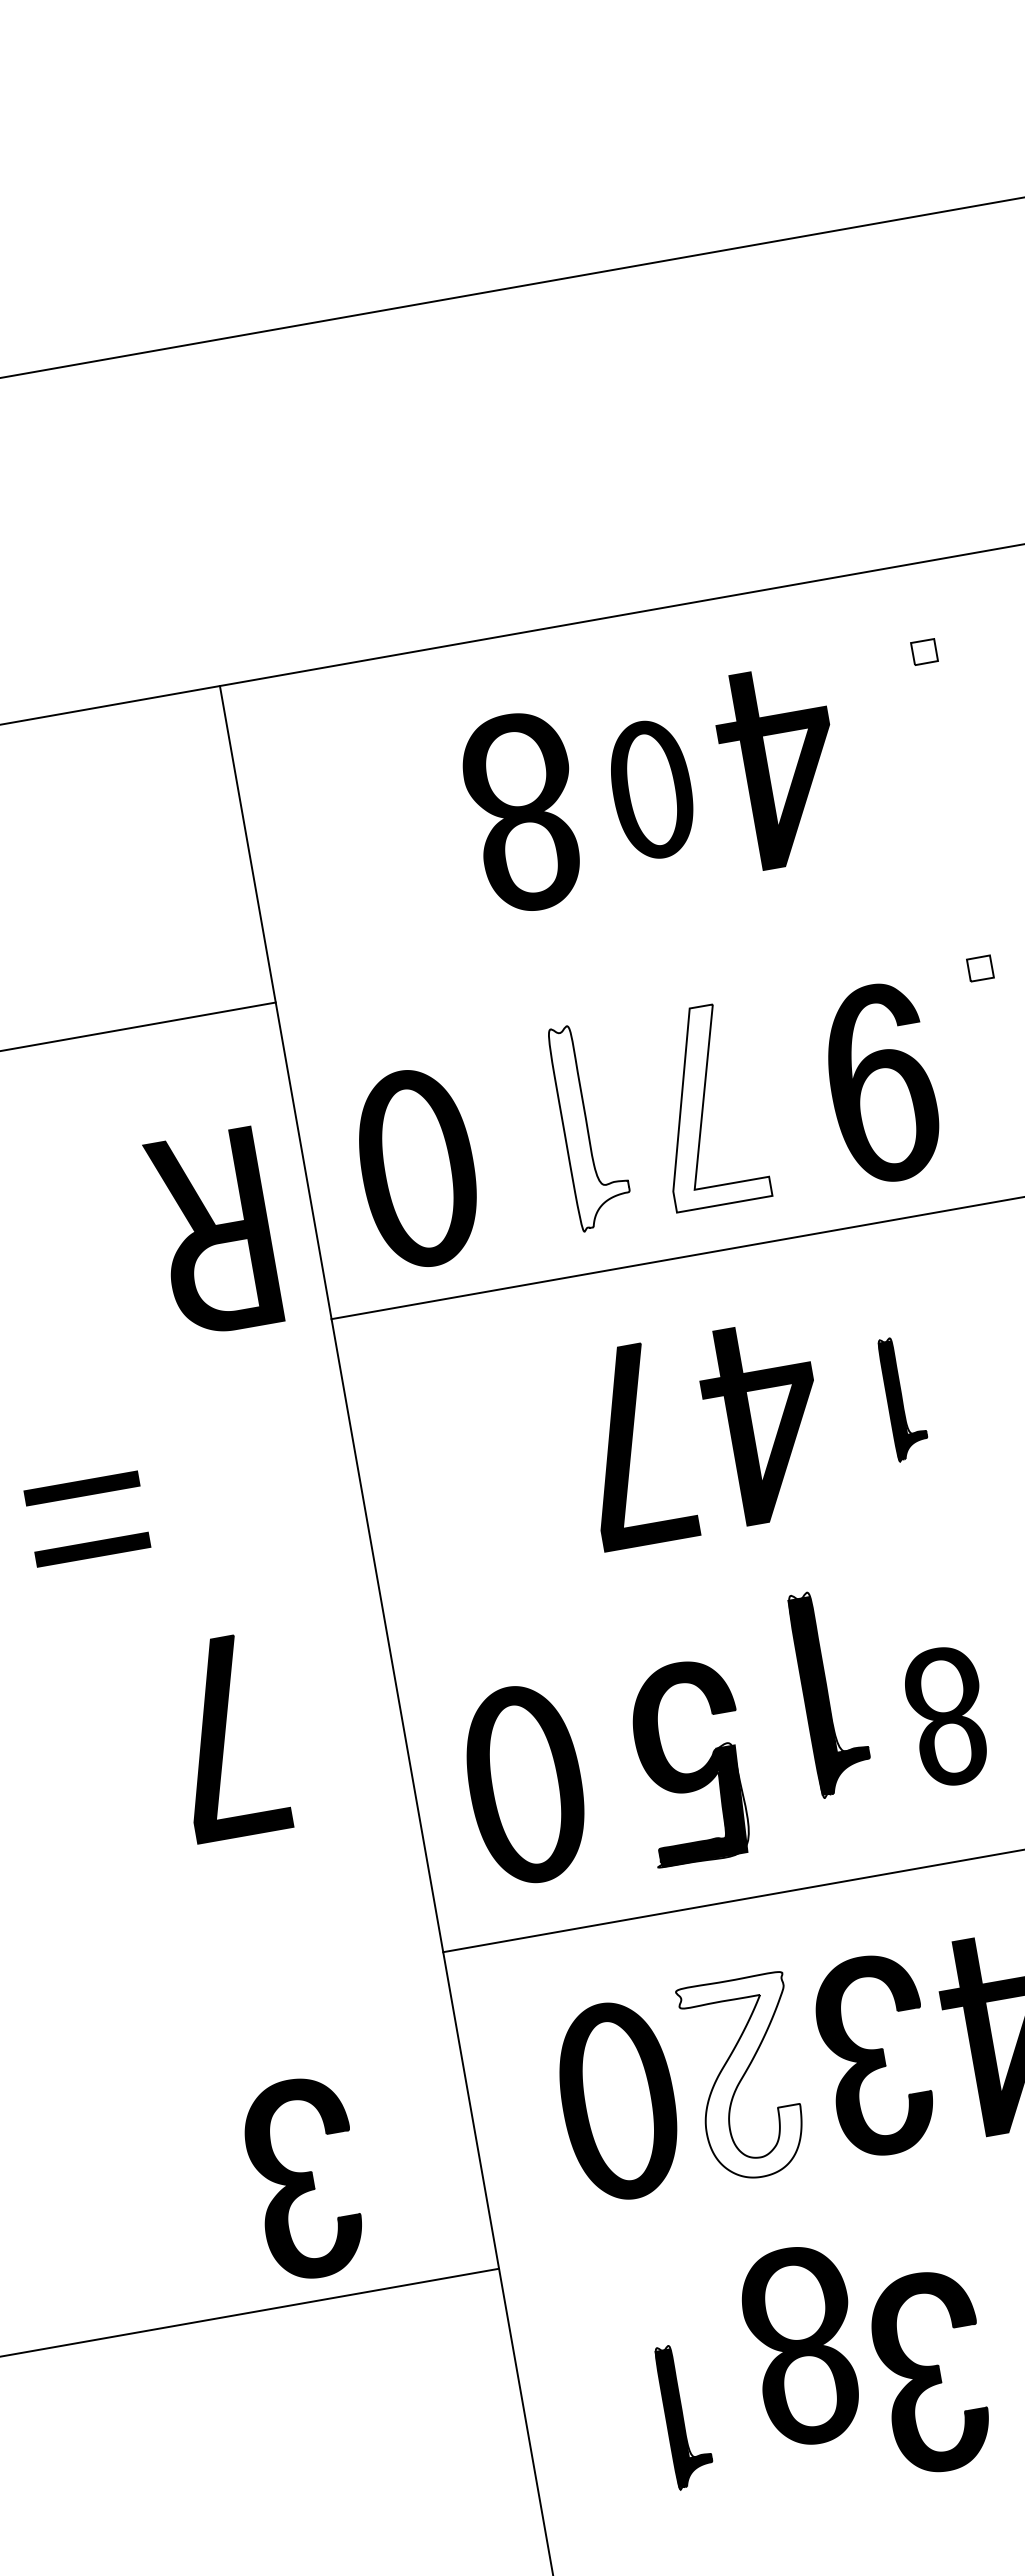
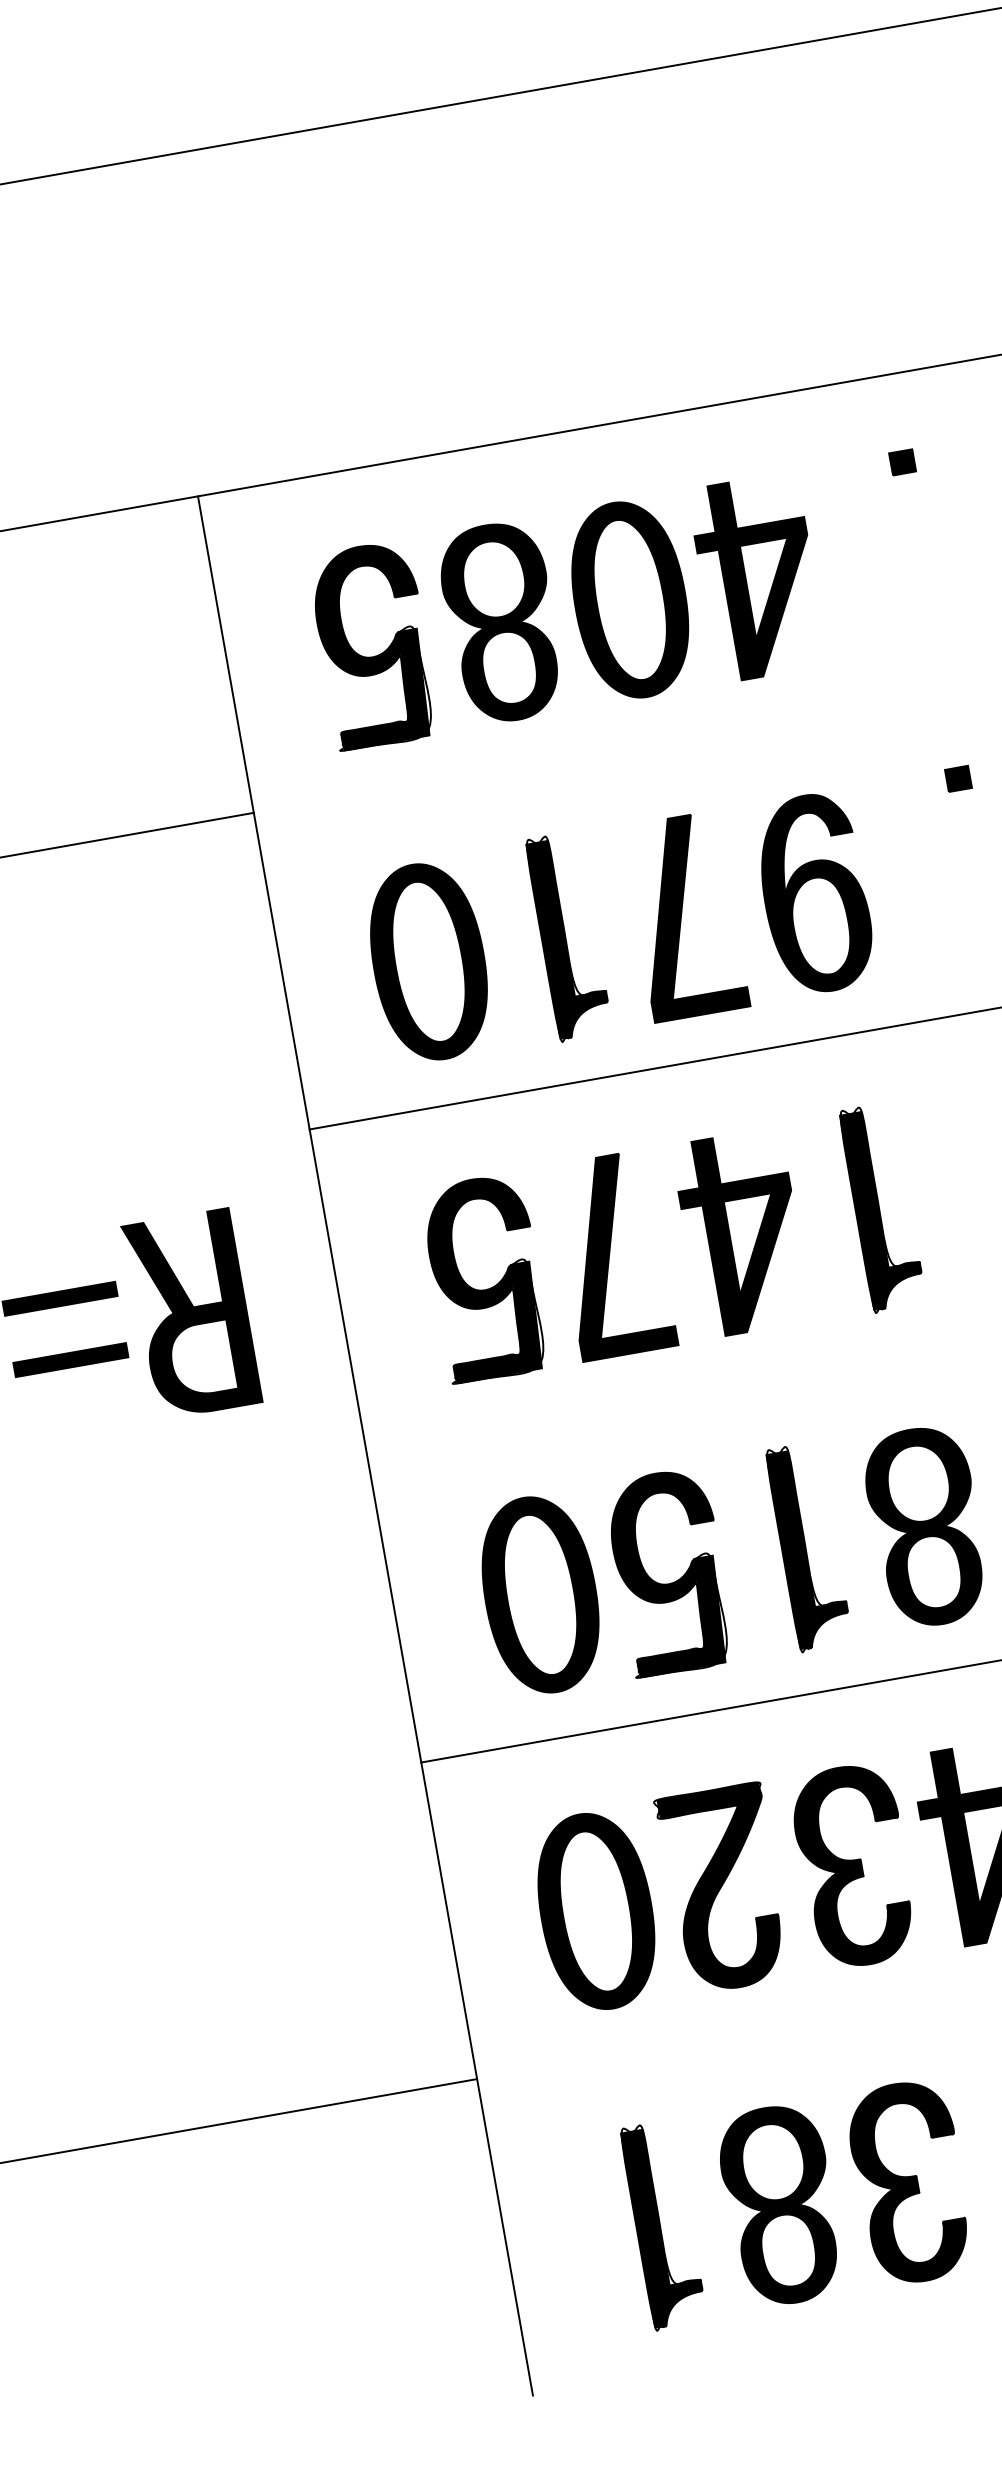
fill: (924, 652) -> (902, 462), added
part: (651, 789) -> (629, 599), size x1.43
part: (395, 845) -> (373, 655), added
fill: (979, 968) -> (957, 778), added
part: (883, 1082) -> (816, 892), moved
fill: (722, 1108) -> (700, 918), added
fill: (588, 1129) -> (566, 939), added
part: (417, 1168) -> (428, 961), moved
part: (213, 1228) -> (191, 1309), moved
part: (902, 1399) -> (880, 1209), size x1.67
part: (507, 1478) -> (485, 1288), added
part: (828, 1694) -> (806, 1548), moved
part: (945, 1716) -> (923, 1526), size x1.43
part: (225, 1735) -> (203, 1545), removed
part: (525, 1784) -> (540, 1594), moved
fill: (739, 2074) -> (717, 1884), added
part: (302, 2178) -> (280, 1988), removed
part: (799, 2345) -> (777, 2204), moved
part: (683, 2417) -> (661, 2227), size x1.43

